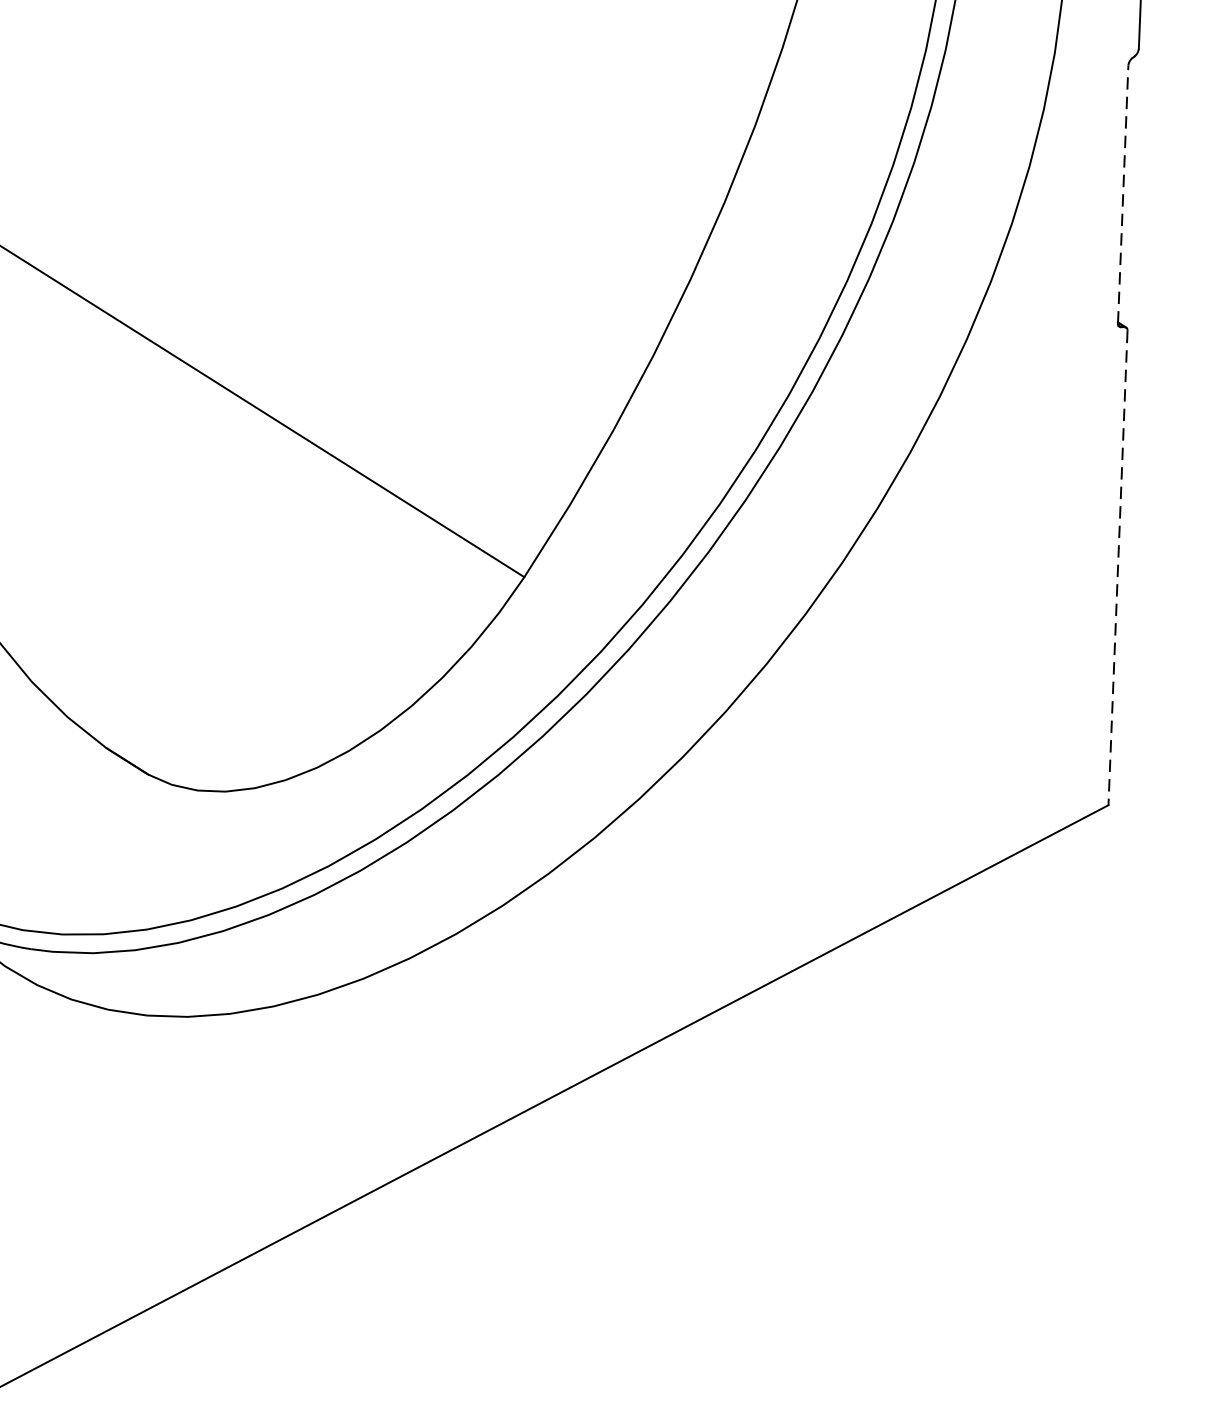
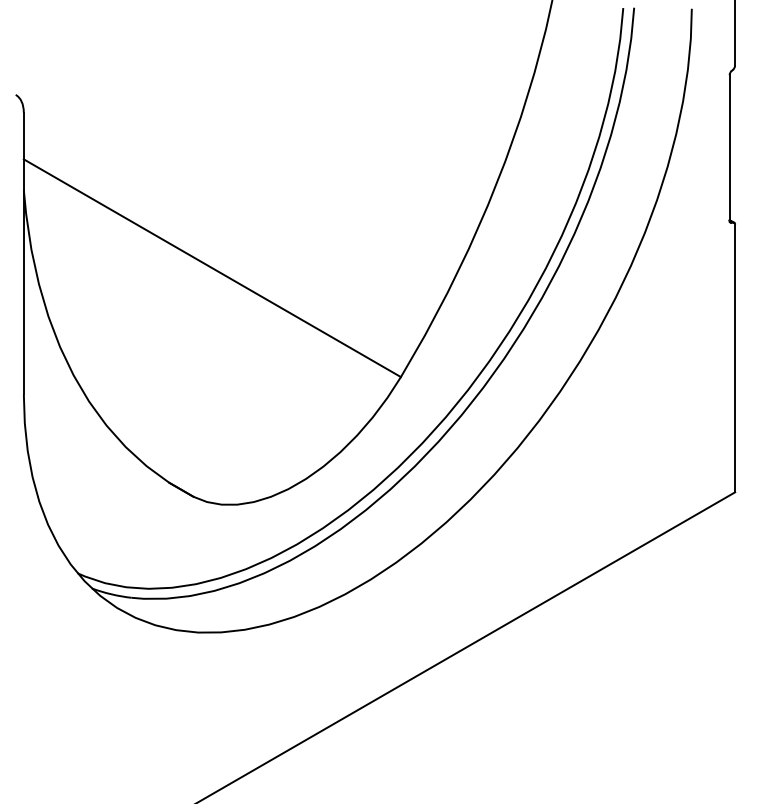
line: (1123, 193) -> (729, 147), dashed -> solid
line: (1118, 568) -> (735, 358), dashed -> solid

